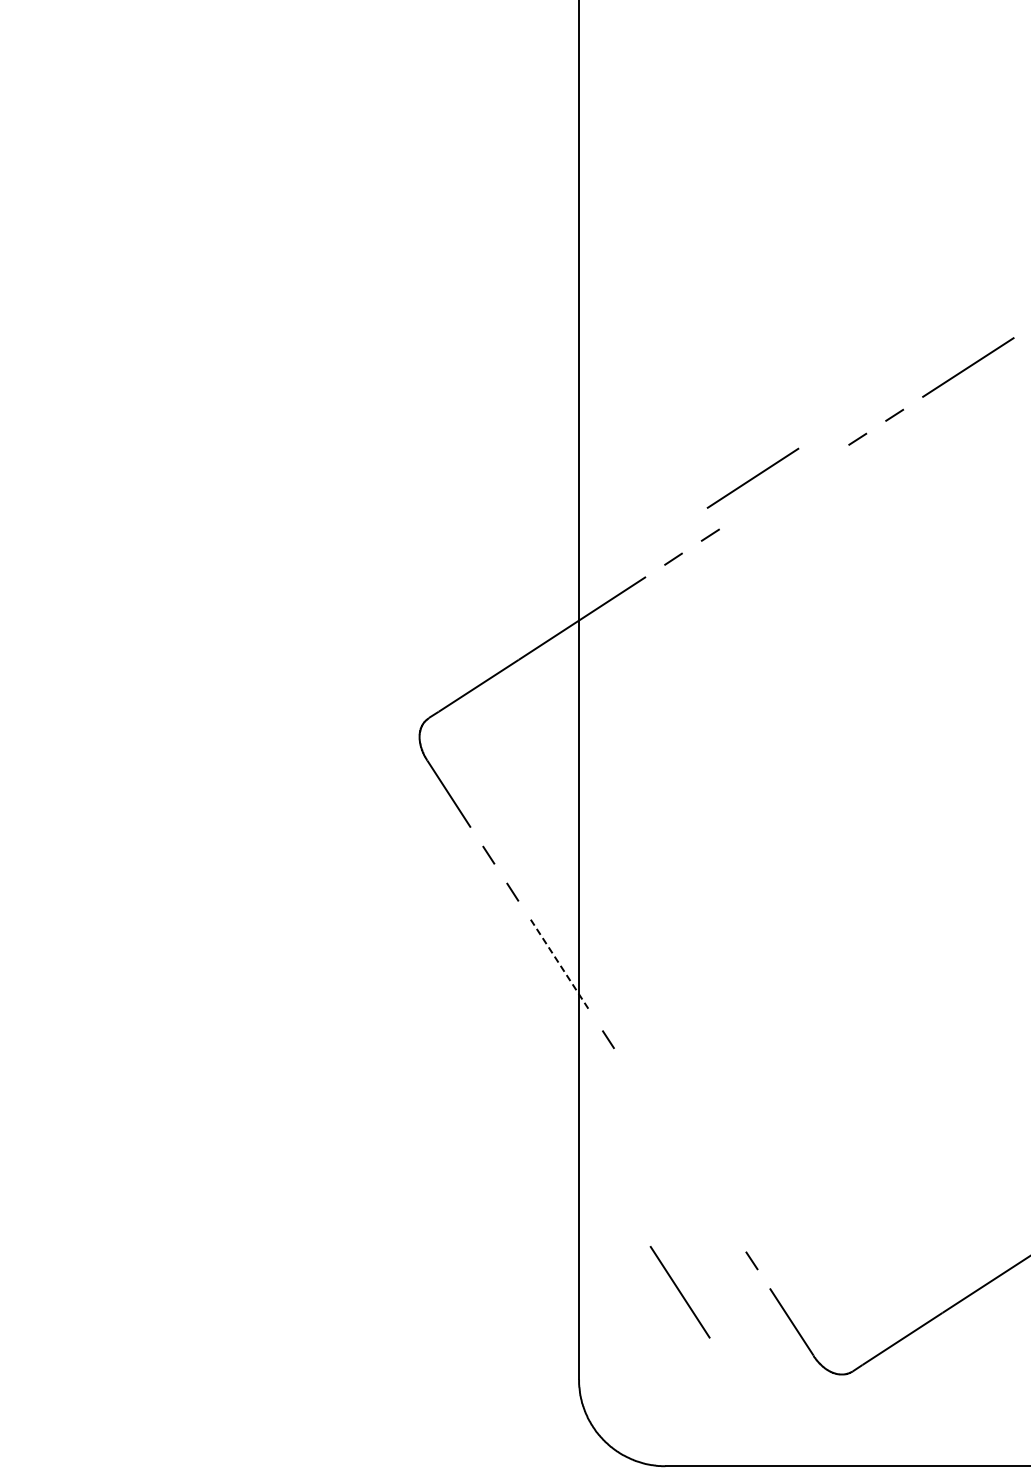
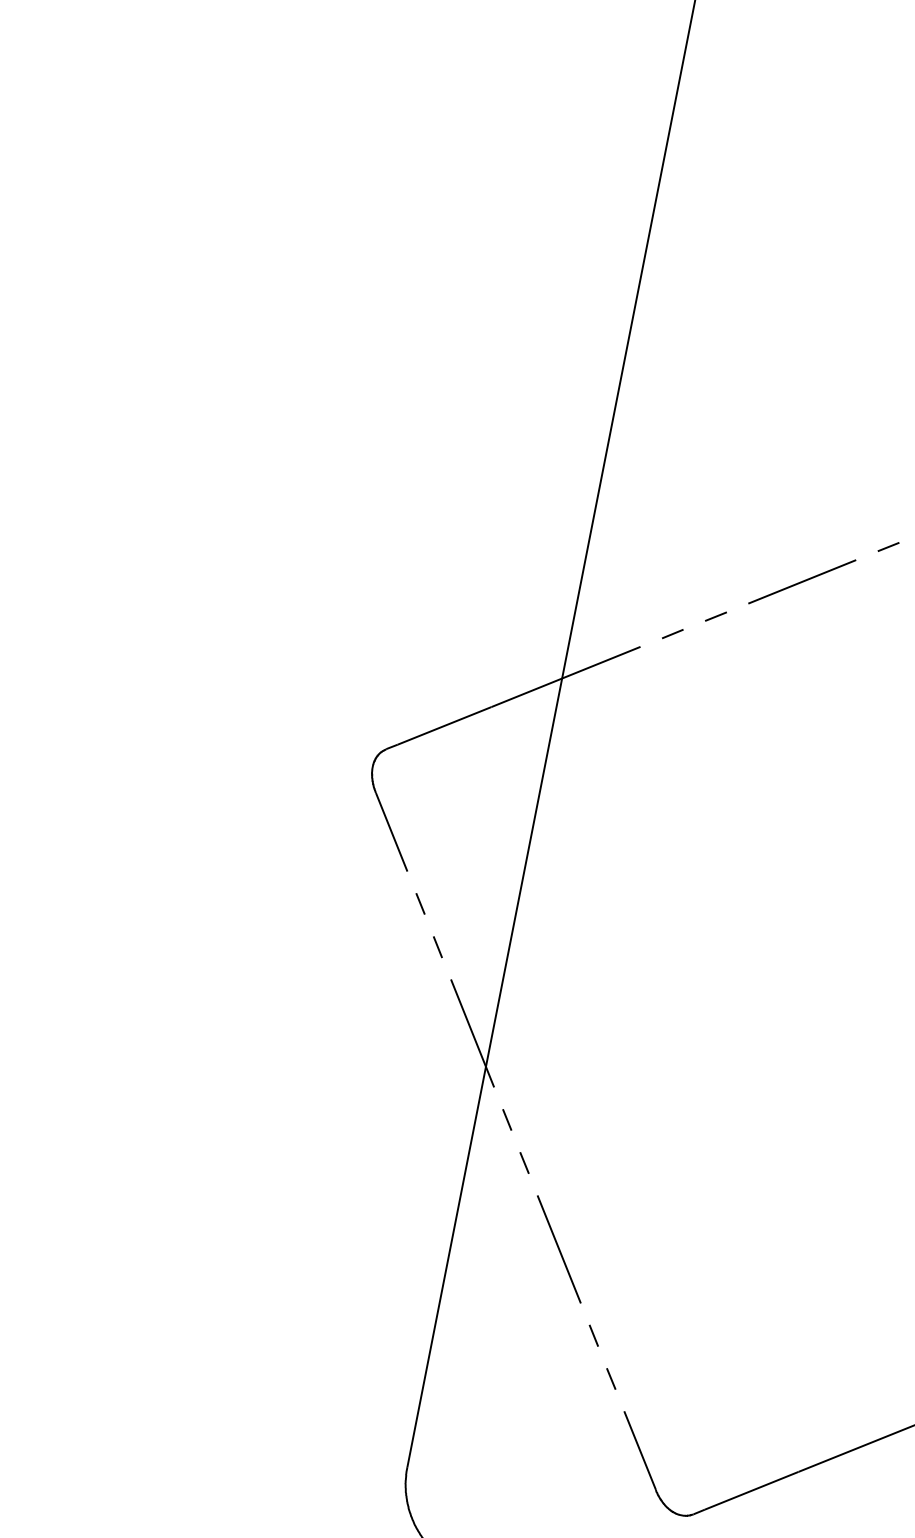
line: (752, 477) -> (801, 580), moved
line: (560, 965) -> (472, 1033), dashed -> solid
line: (631, 1076) -> (523, 1162), added
line: (727, 1223) -> (593, 1335), added
line: (679, 1292) -> (558, 1249), moved

